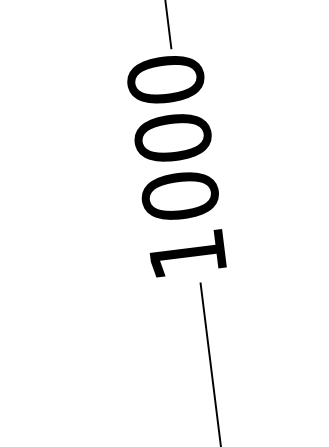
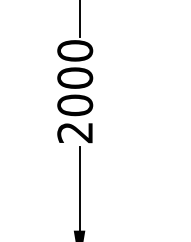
text: (186, 256) -> (74, 133), 1000 -> 2000

